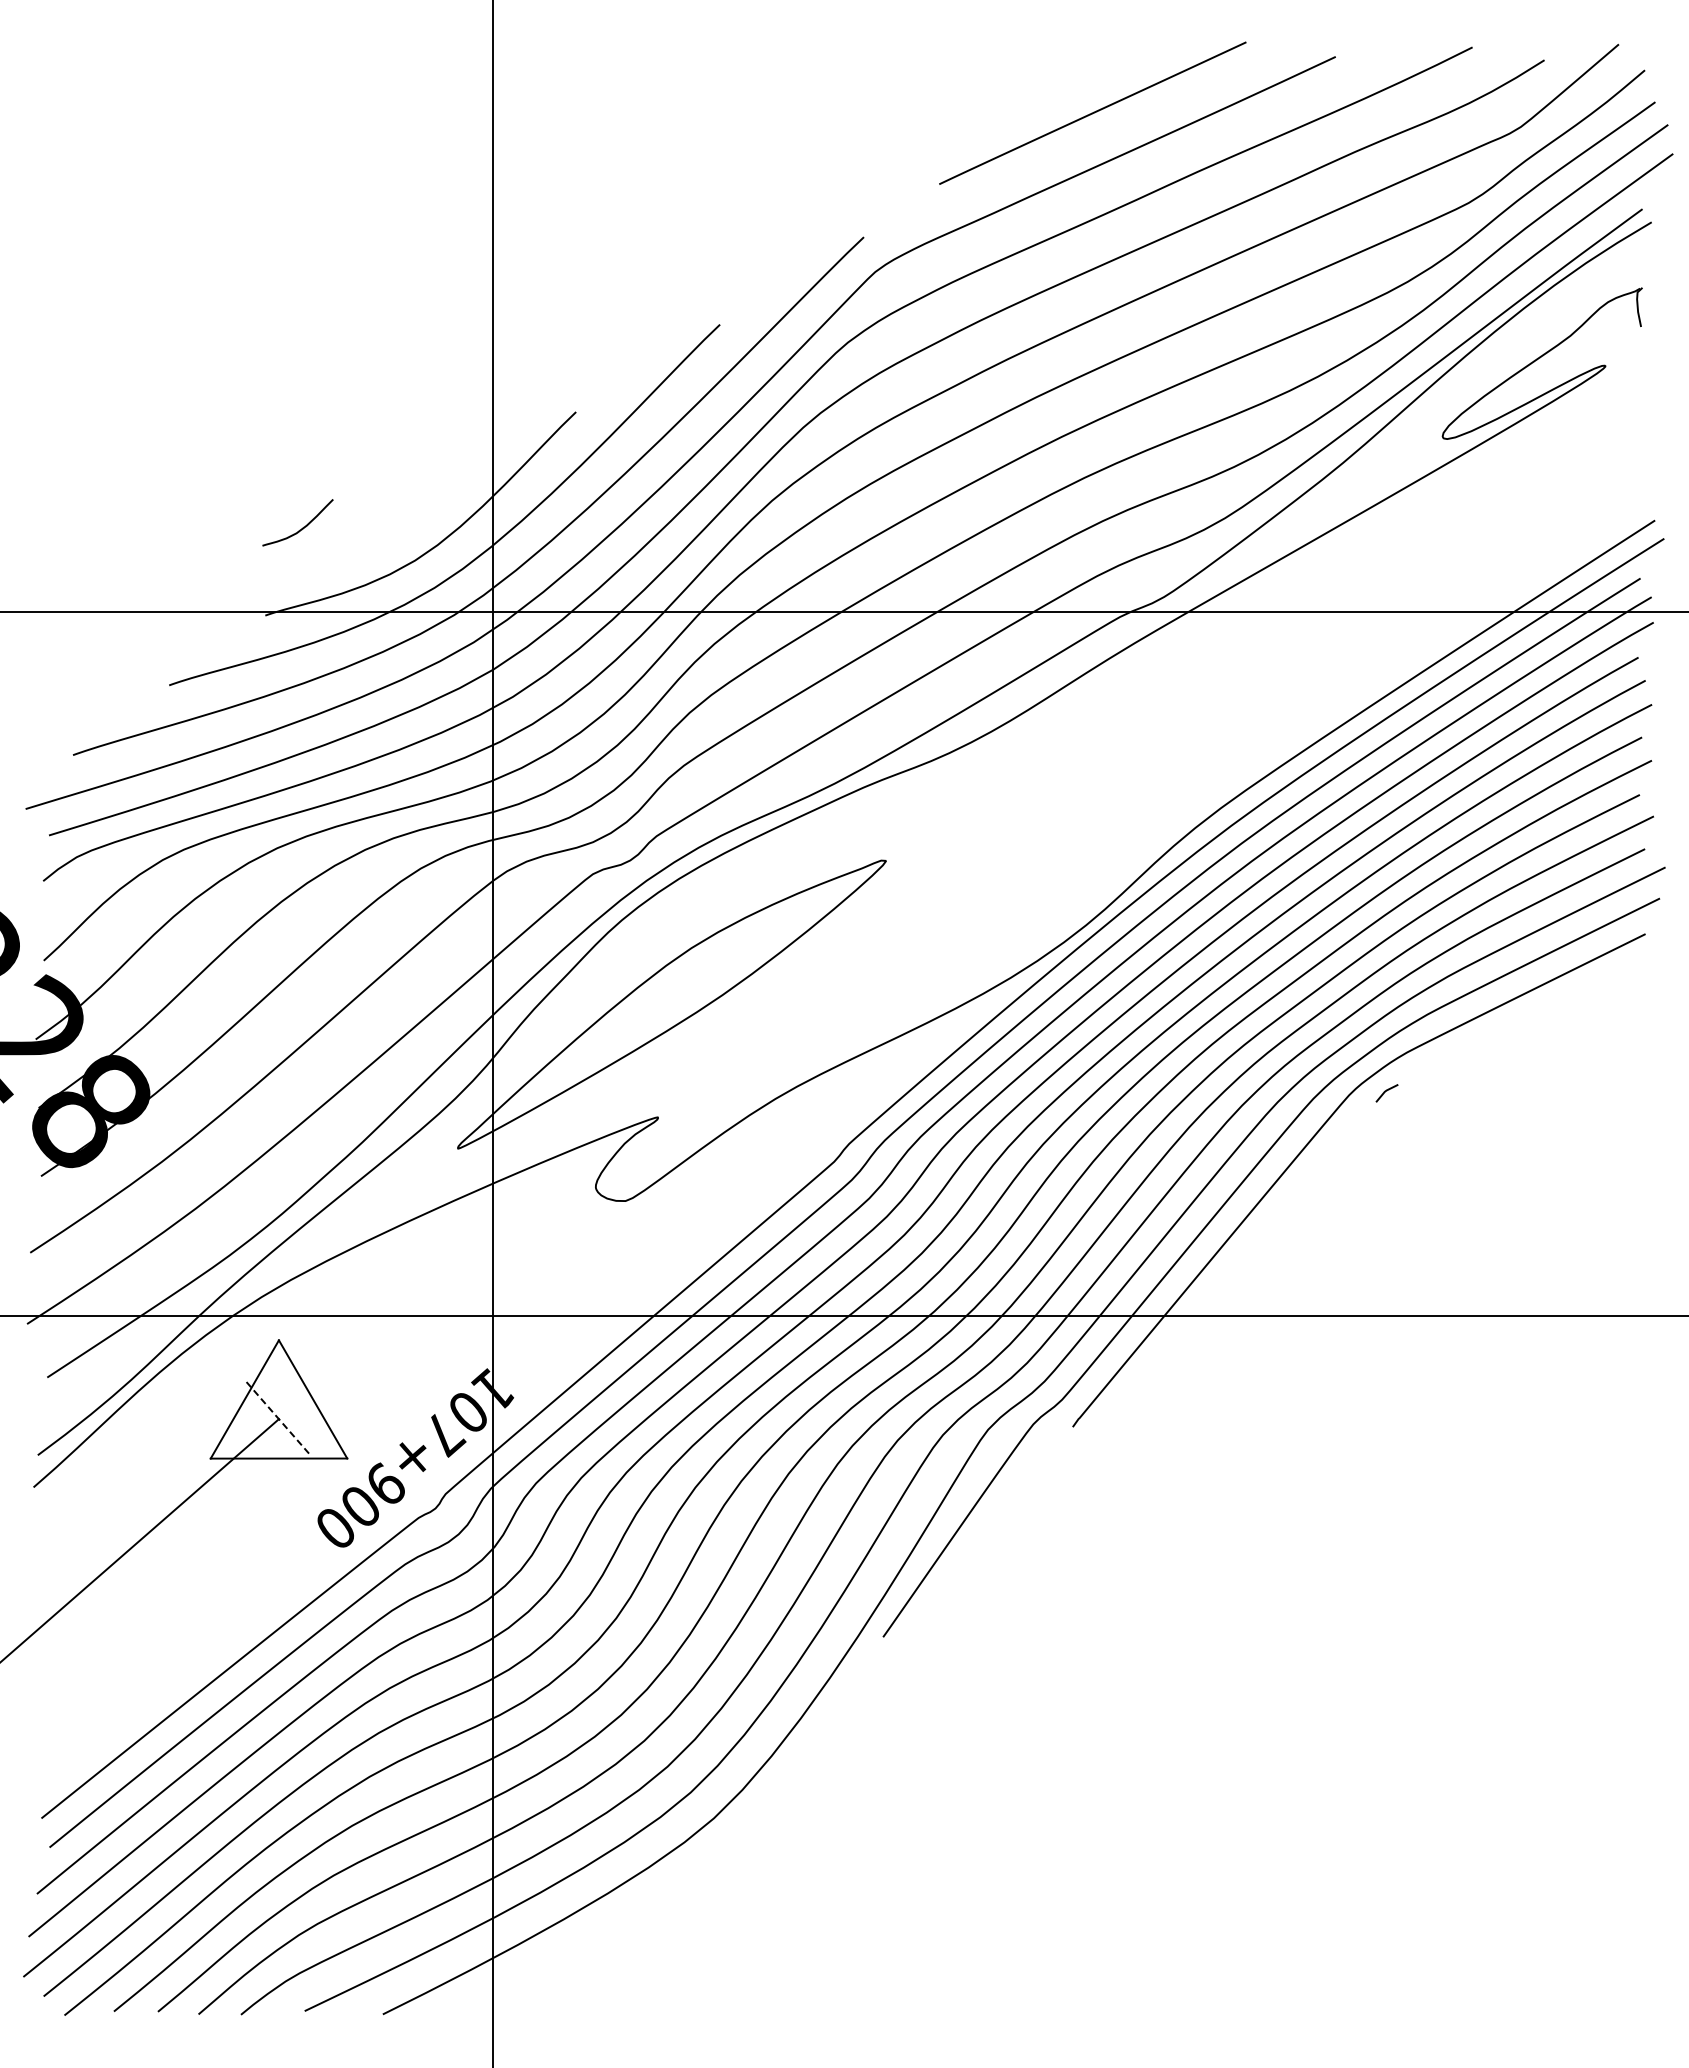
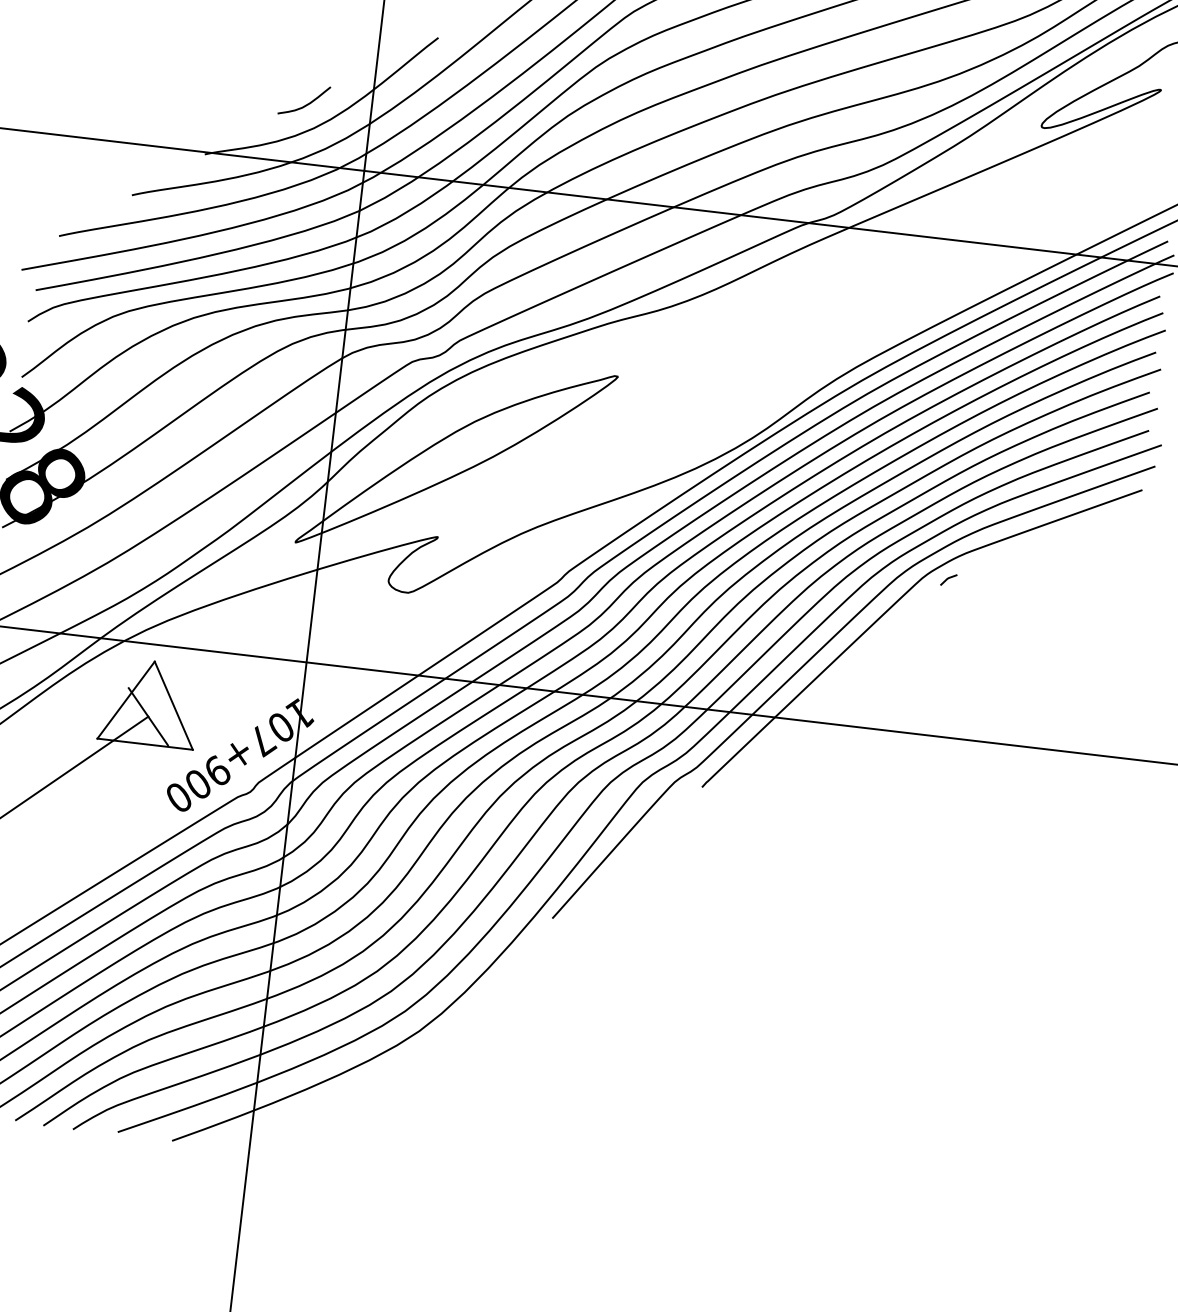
curve: (302, 527) -> (307, 104), moved
line: (279, 1419) -> (148, 716), dashed -> solid

